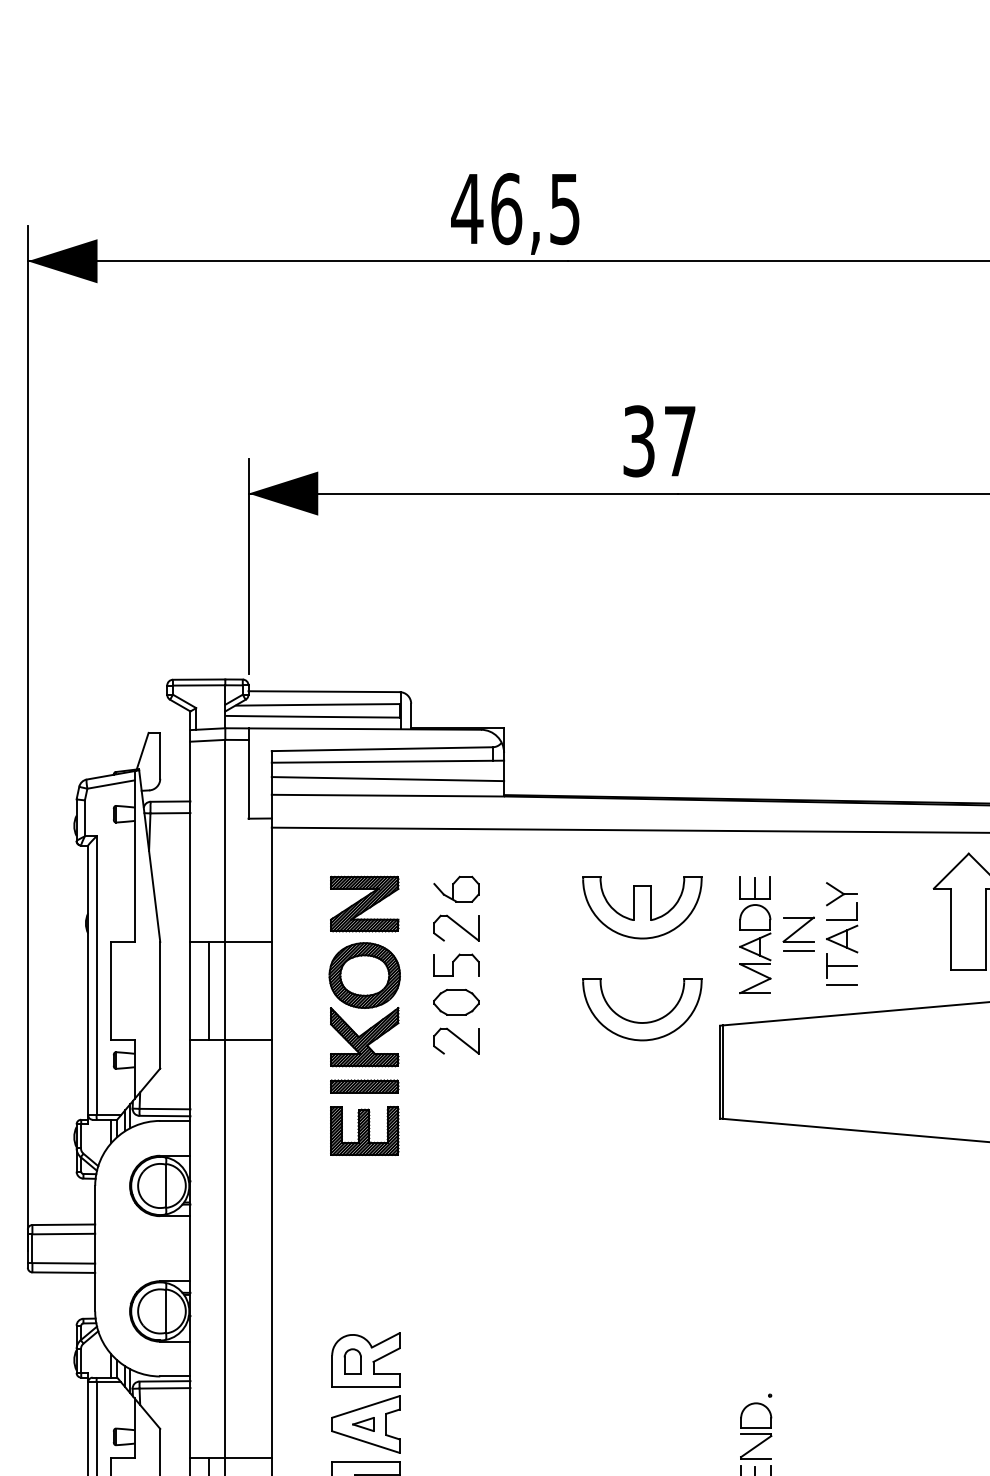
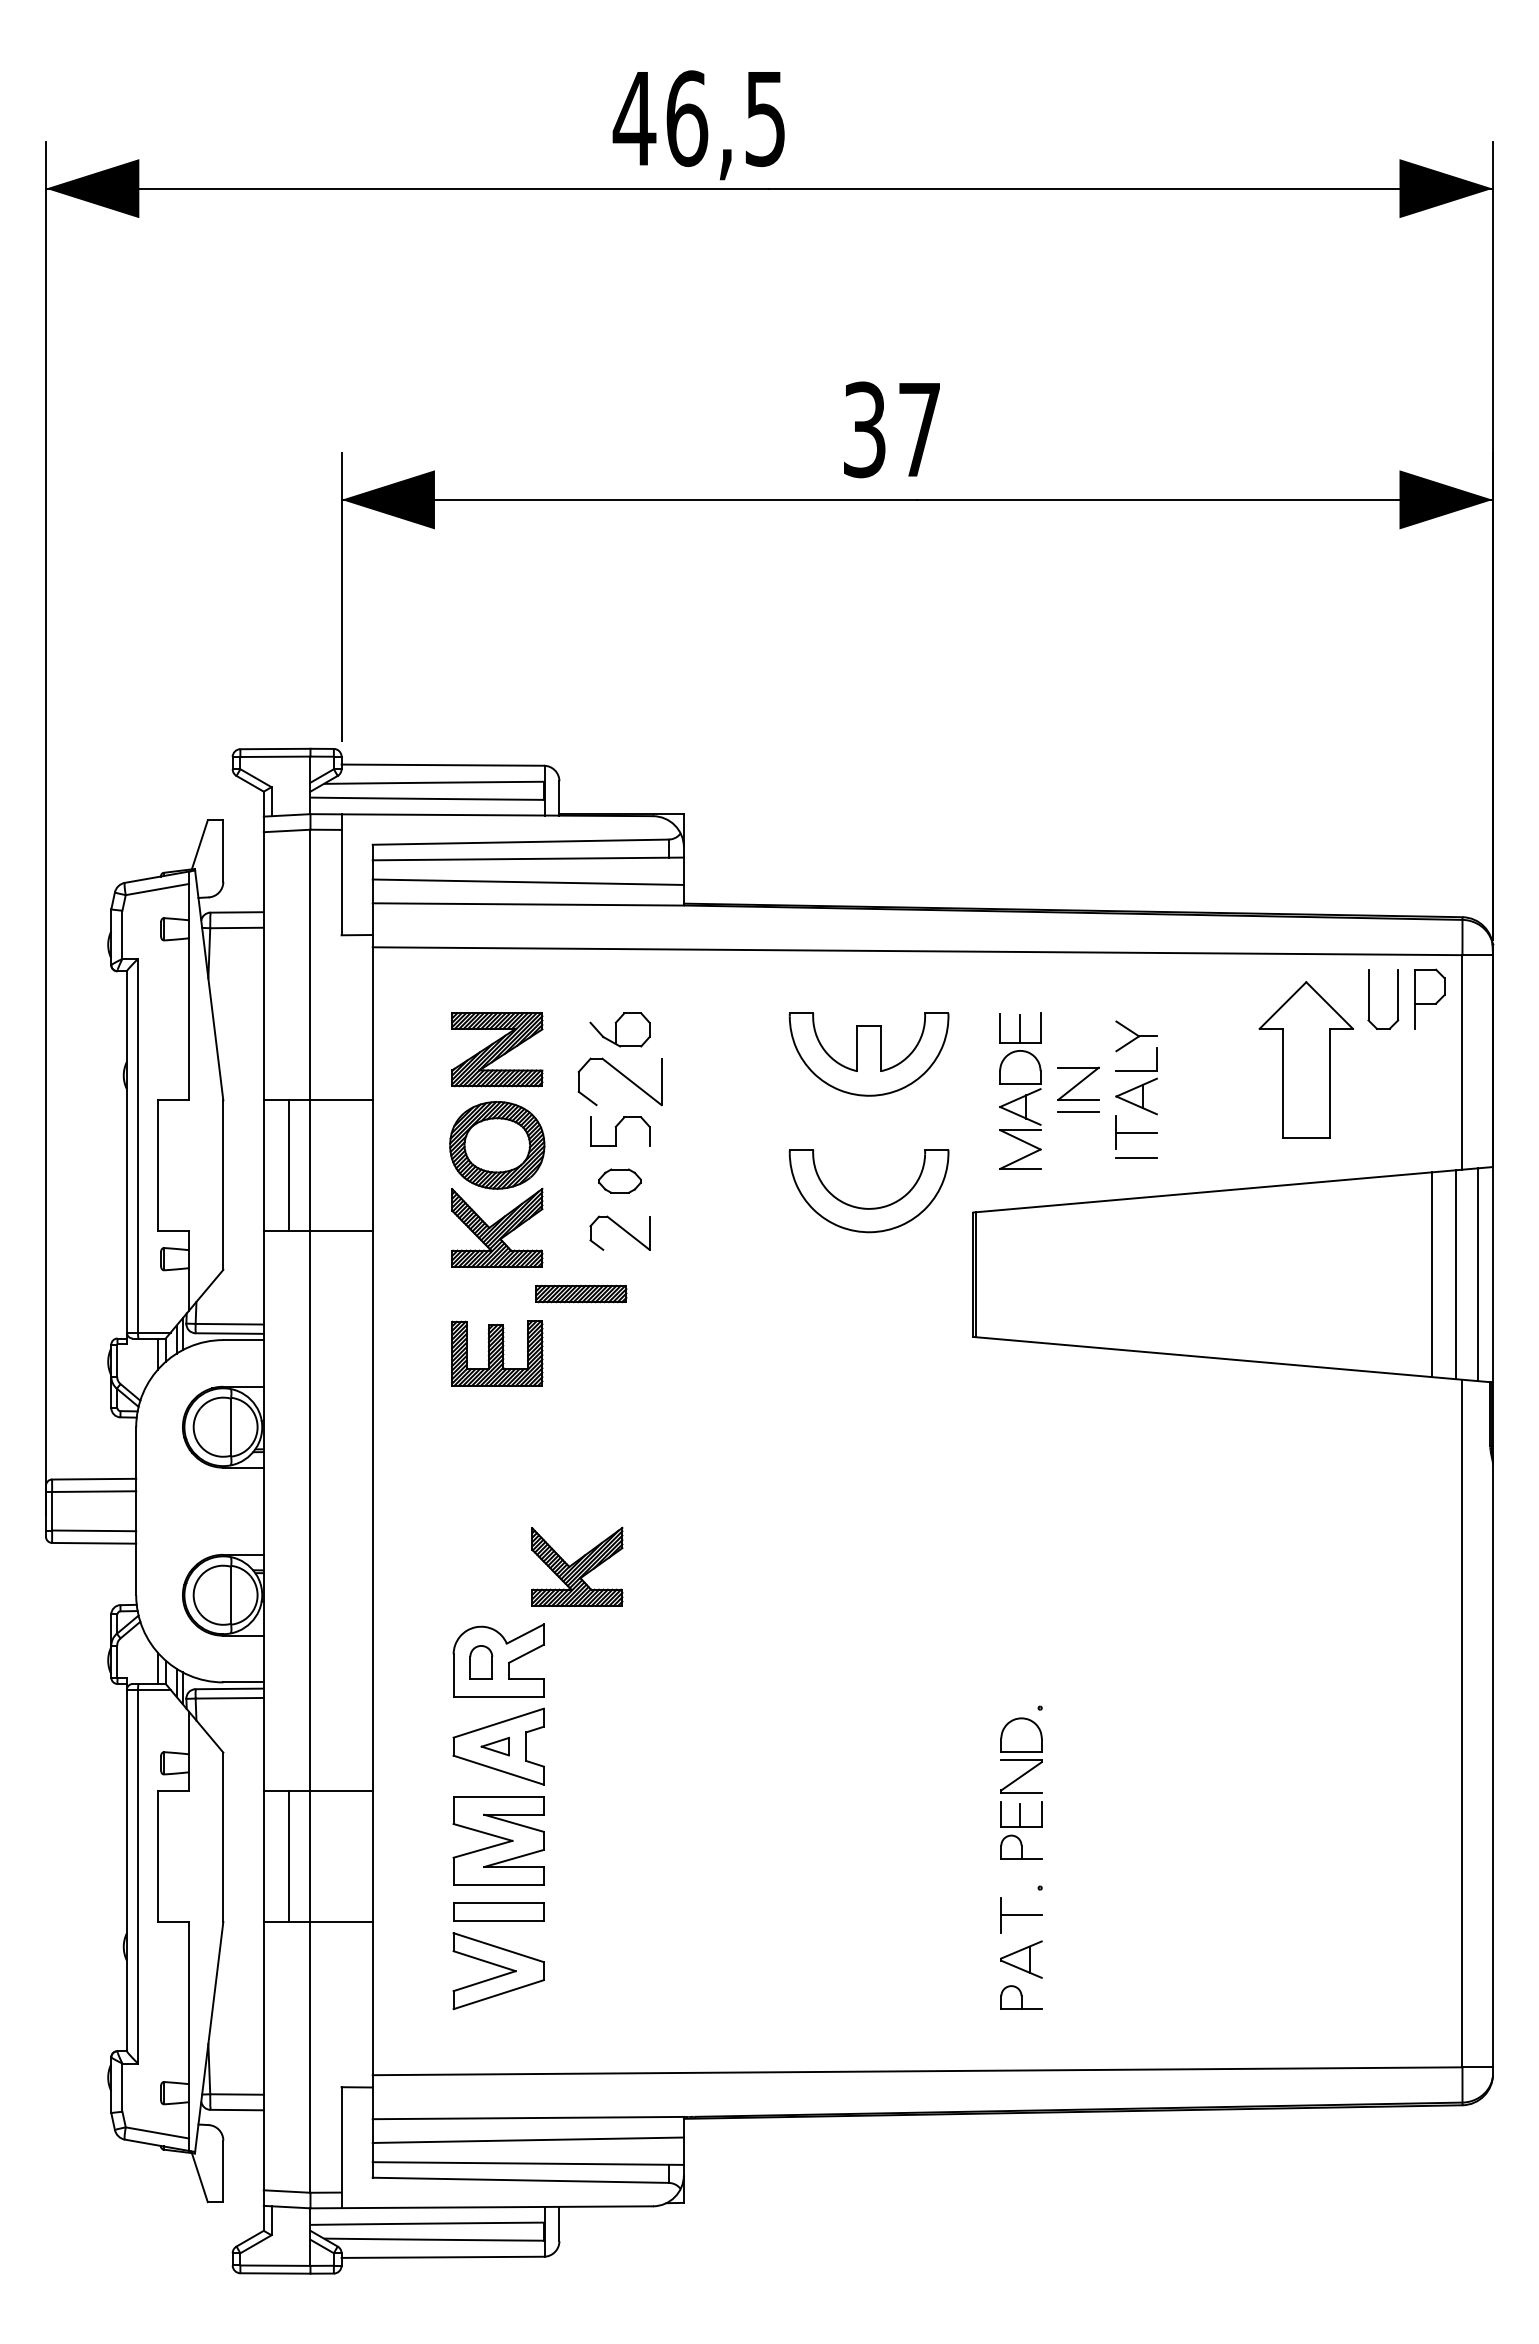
part: (456, 927) -> (619, 1081), size x1.4
part: (456, 1001) -> (619, 1180), size x0.7
part: (364, 1086) -> (581, 1293), moved
part: (424, 1289) -> (577, 1566), added

